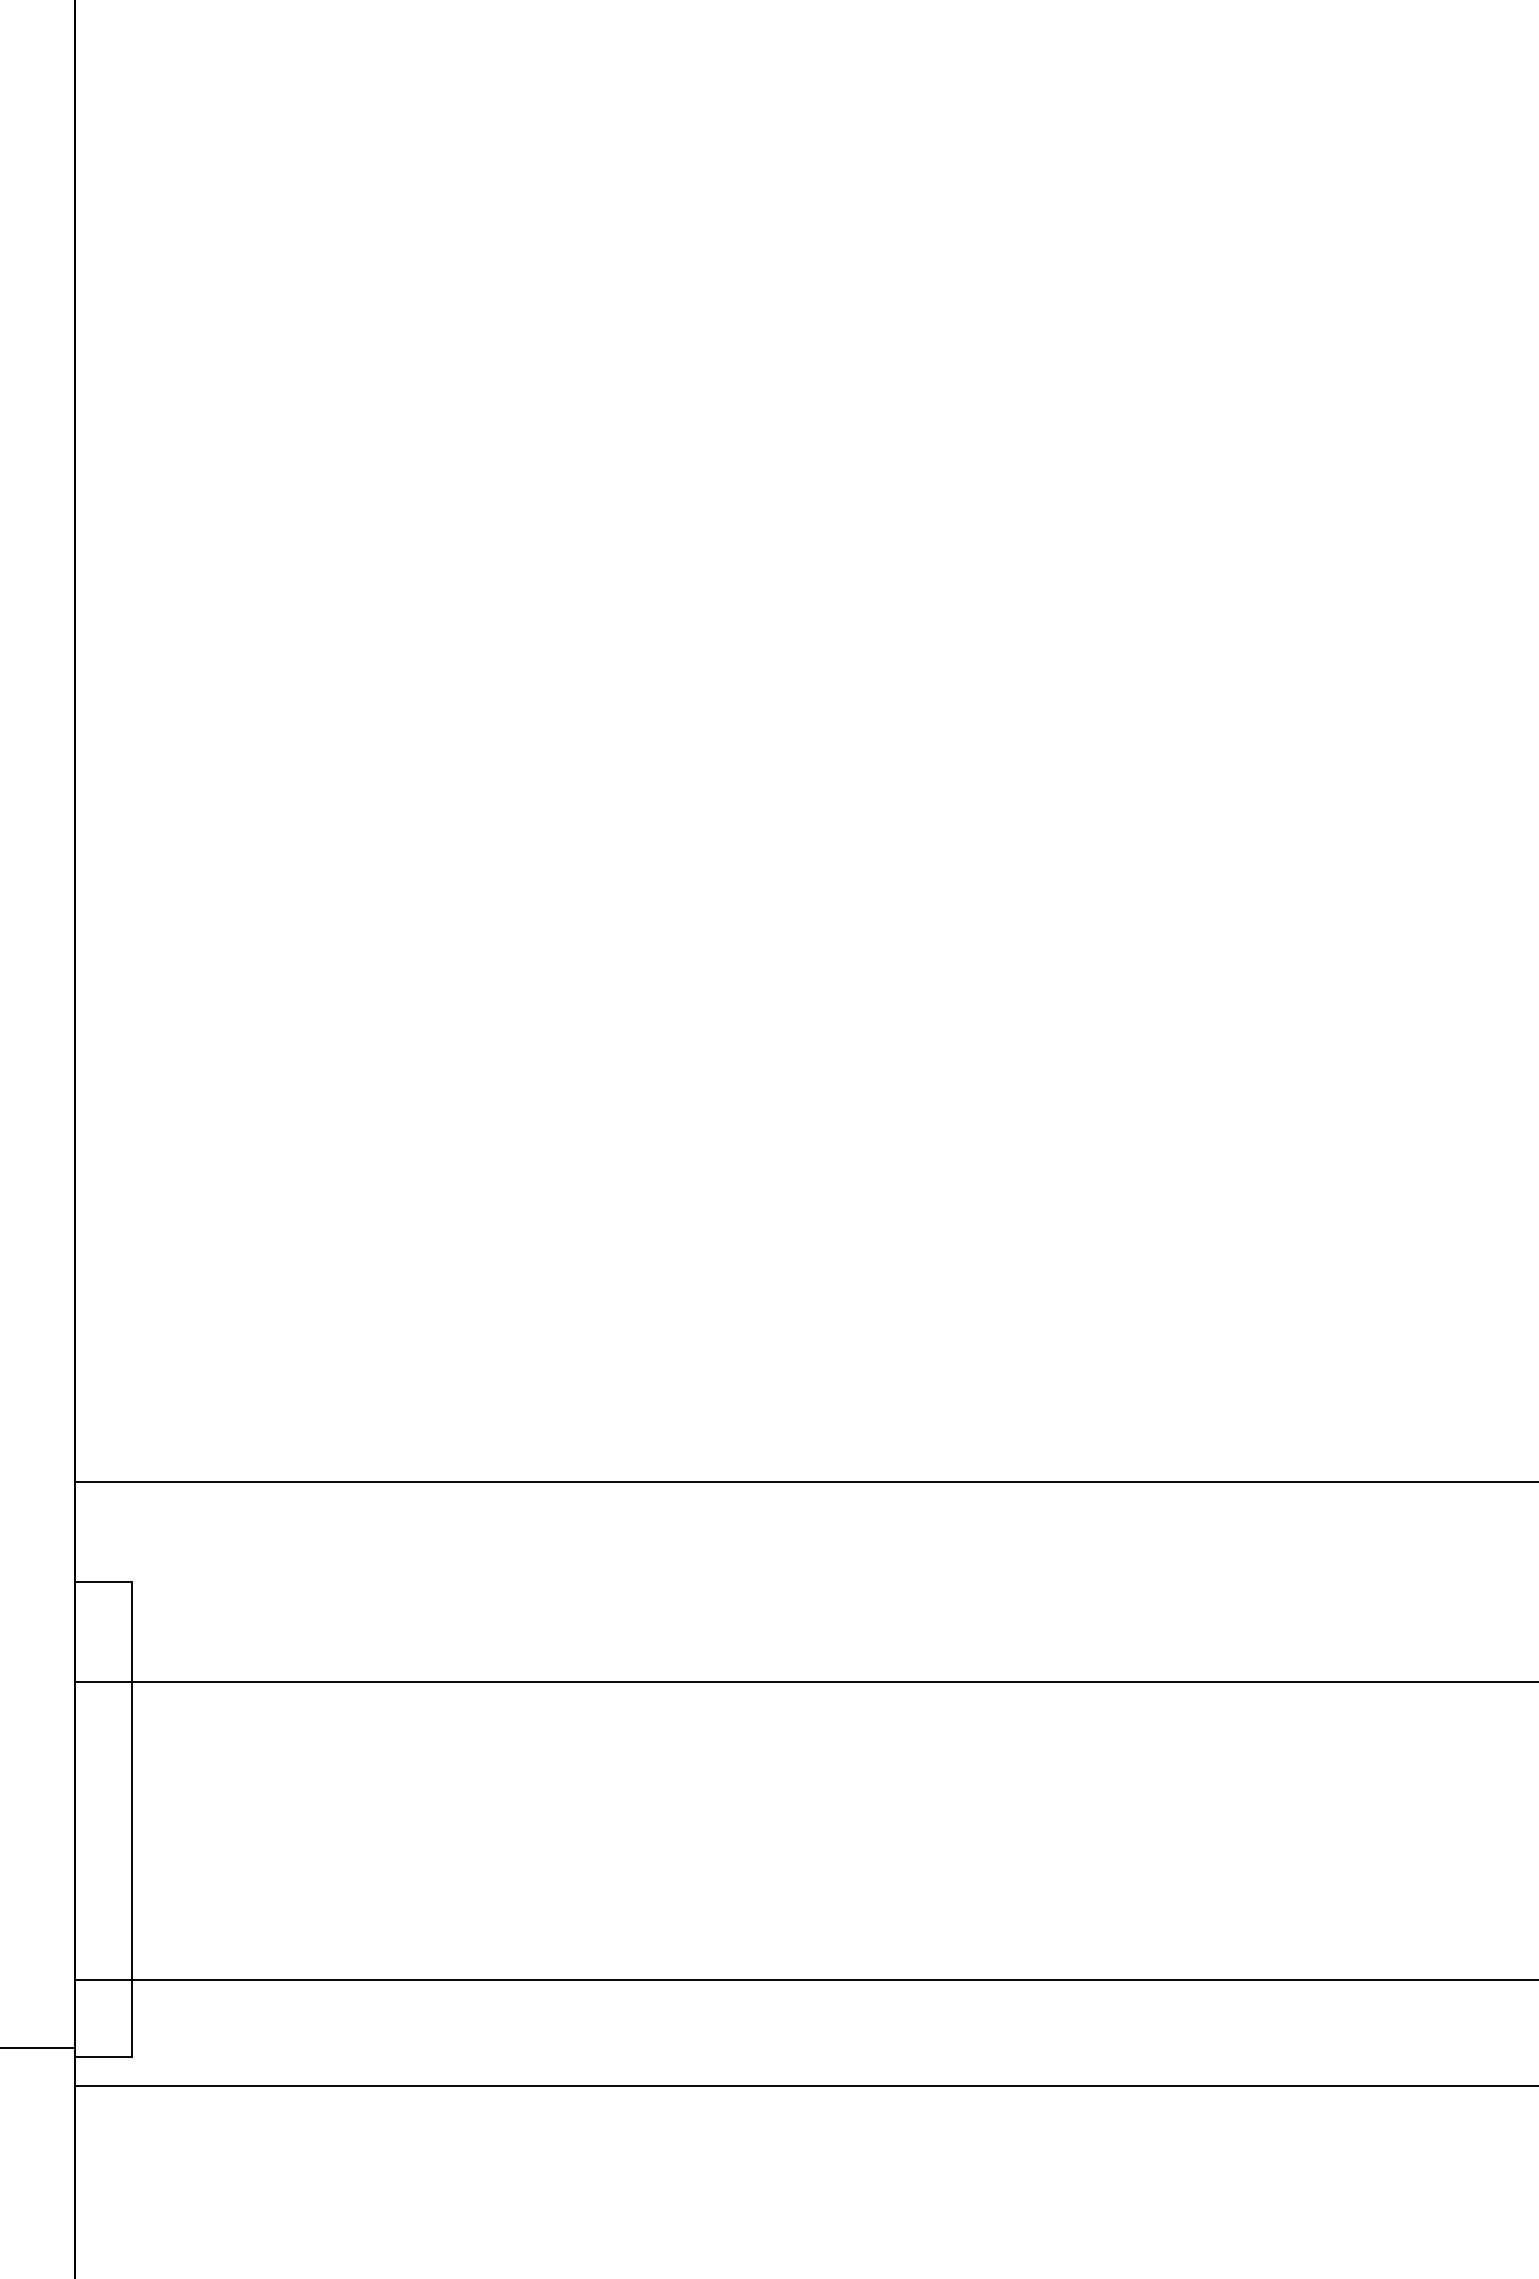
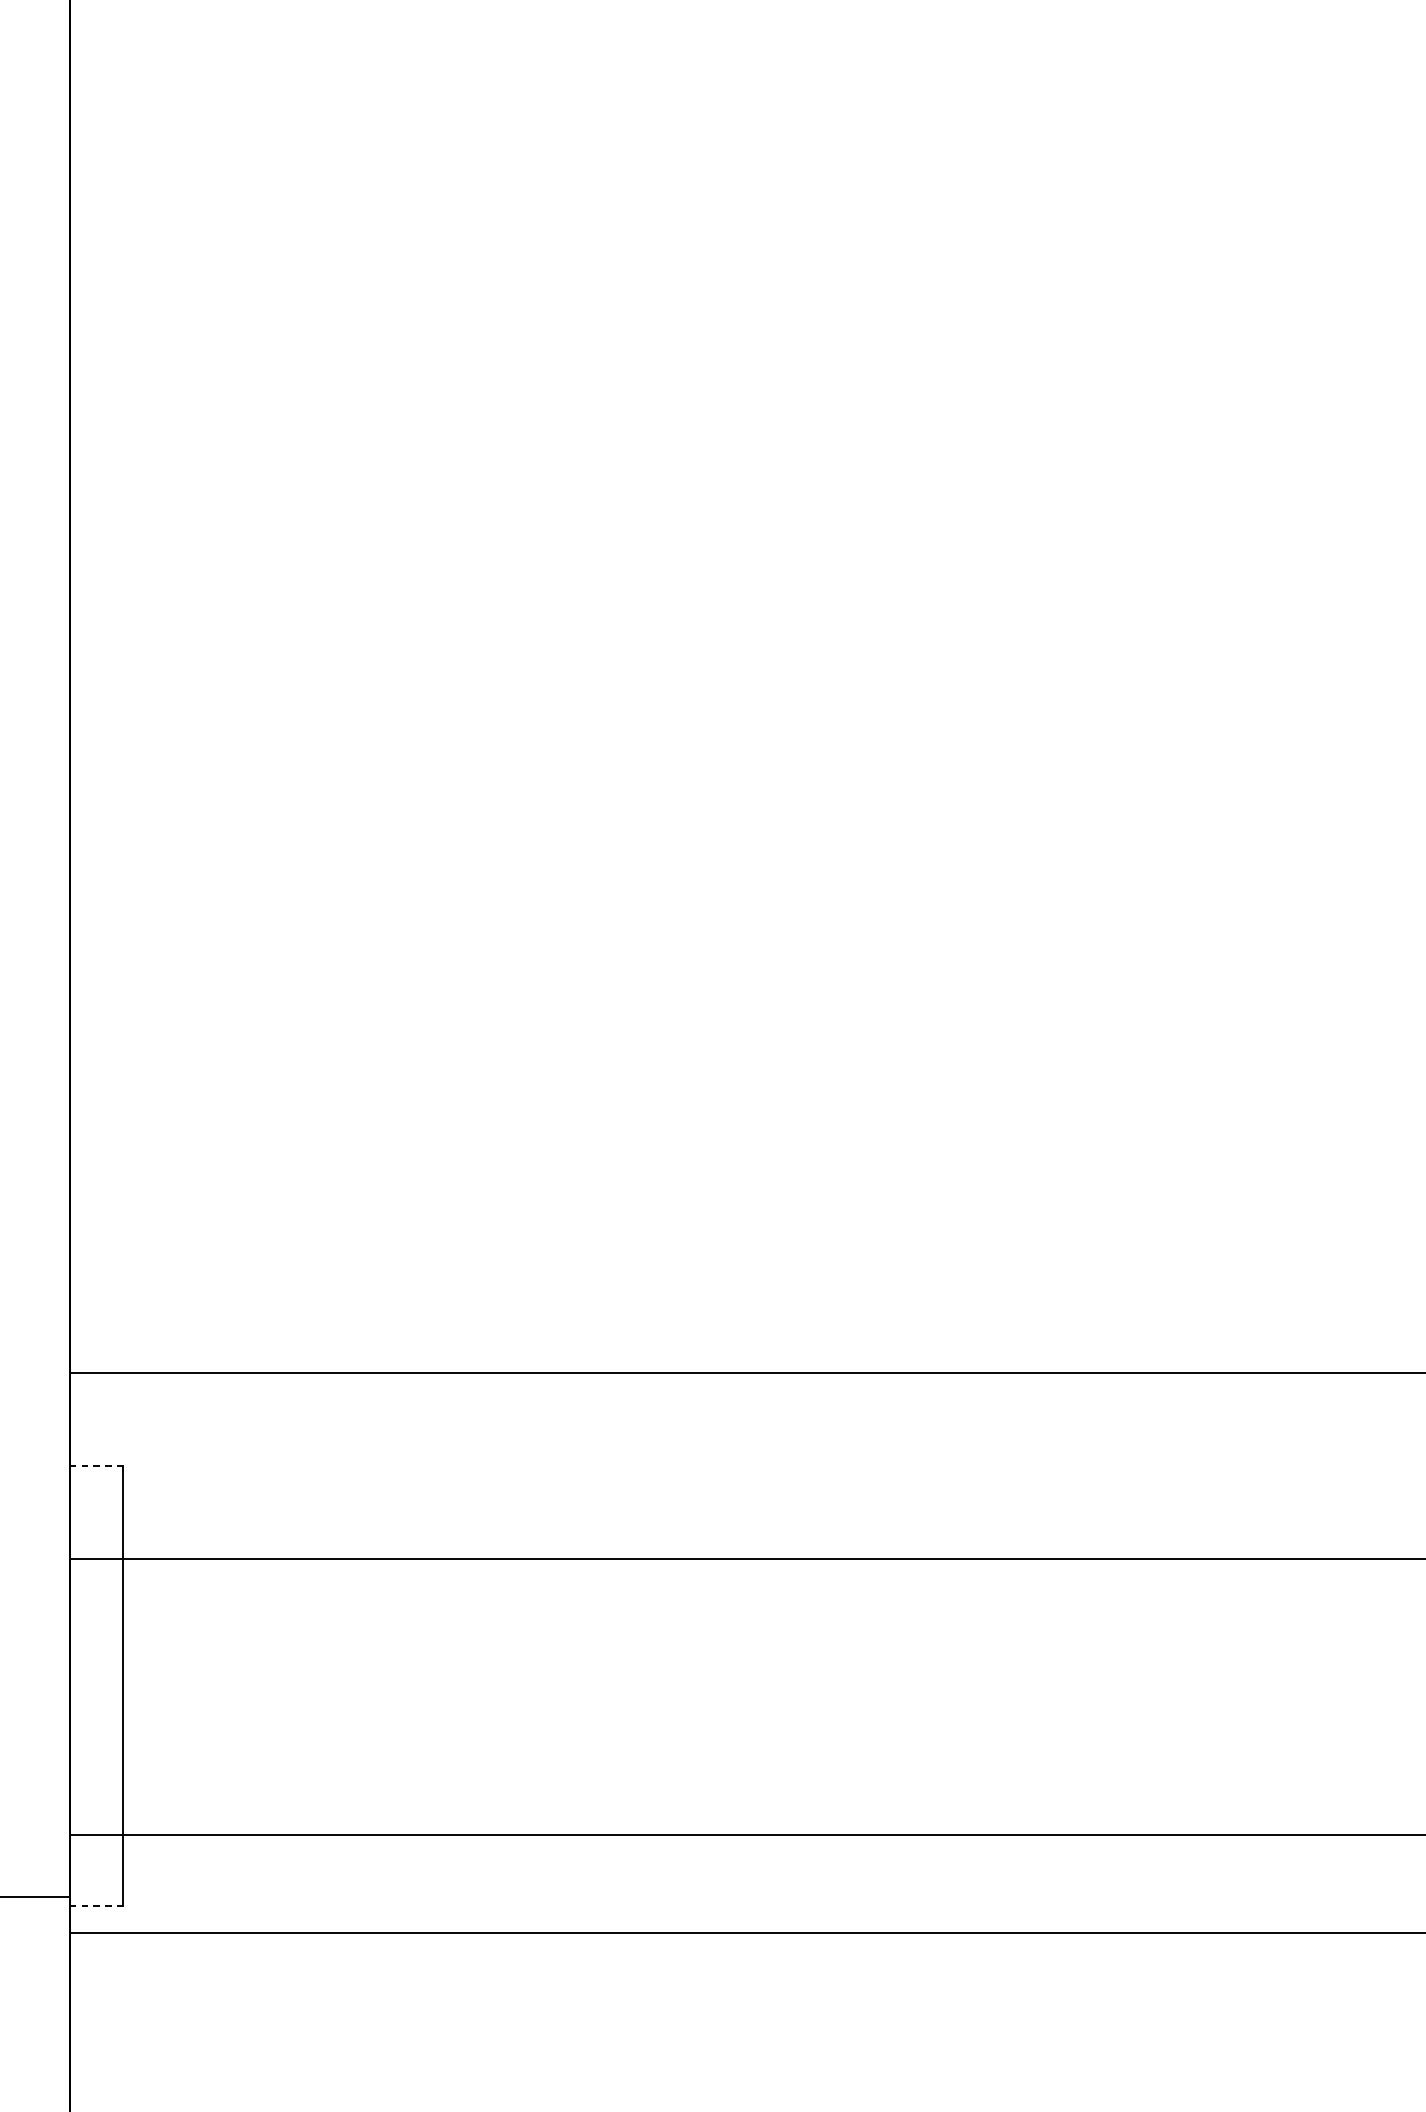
line: (104, 1582) -> (96, 1466), solid -> dashed
line: (104, 2057) -> (96, 1906), solid -> dashed

